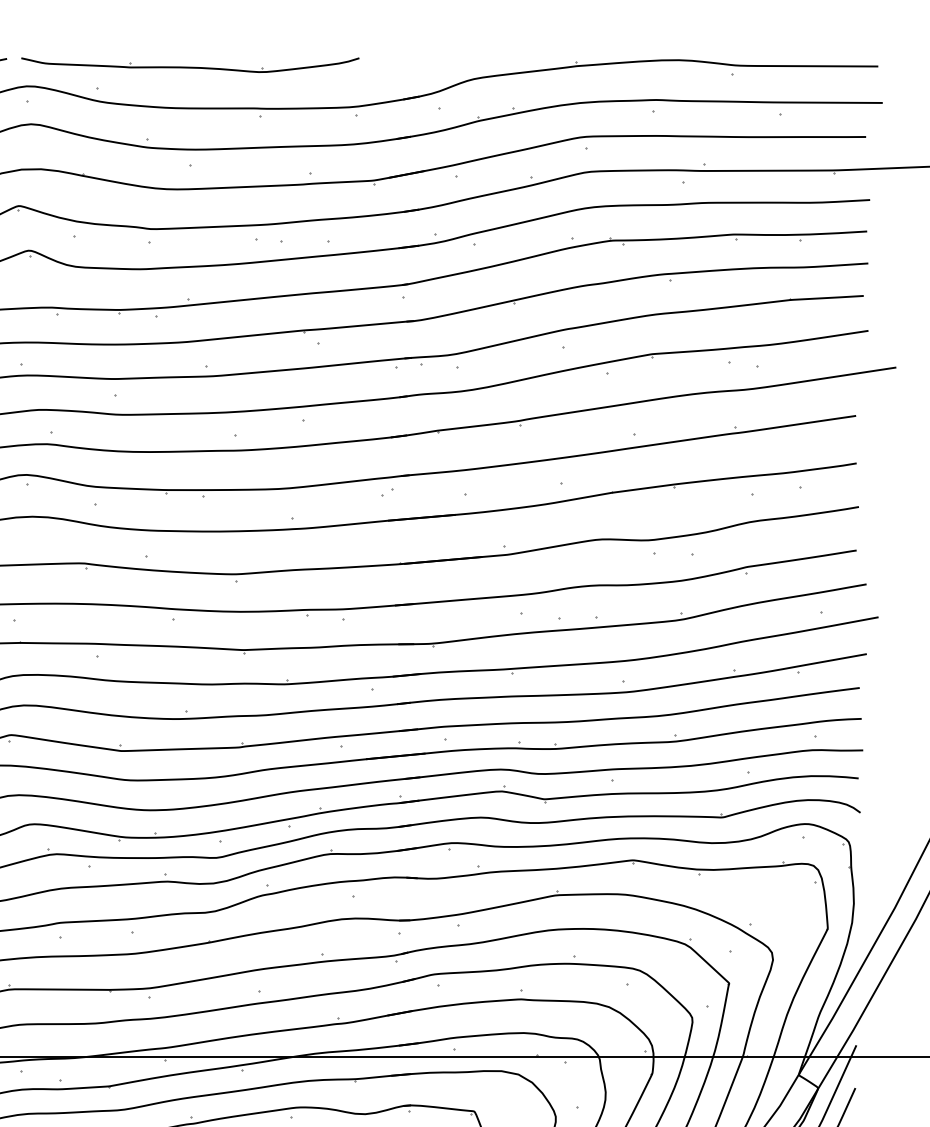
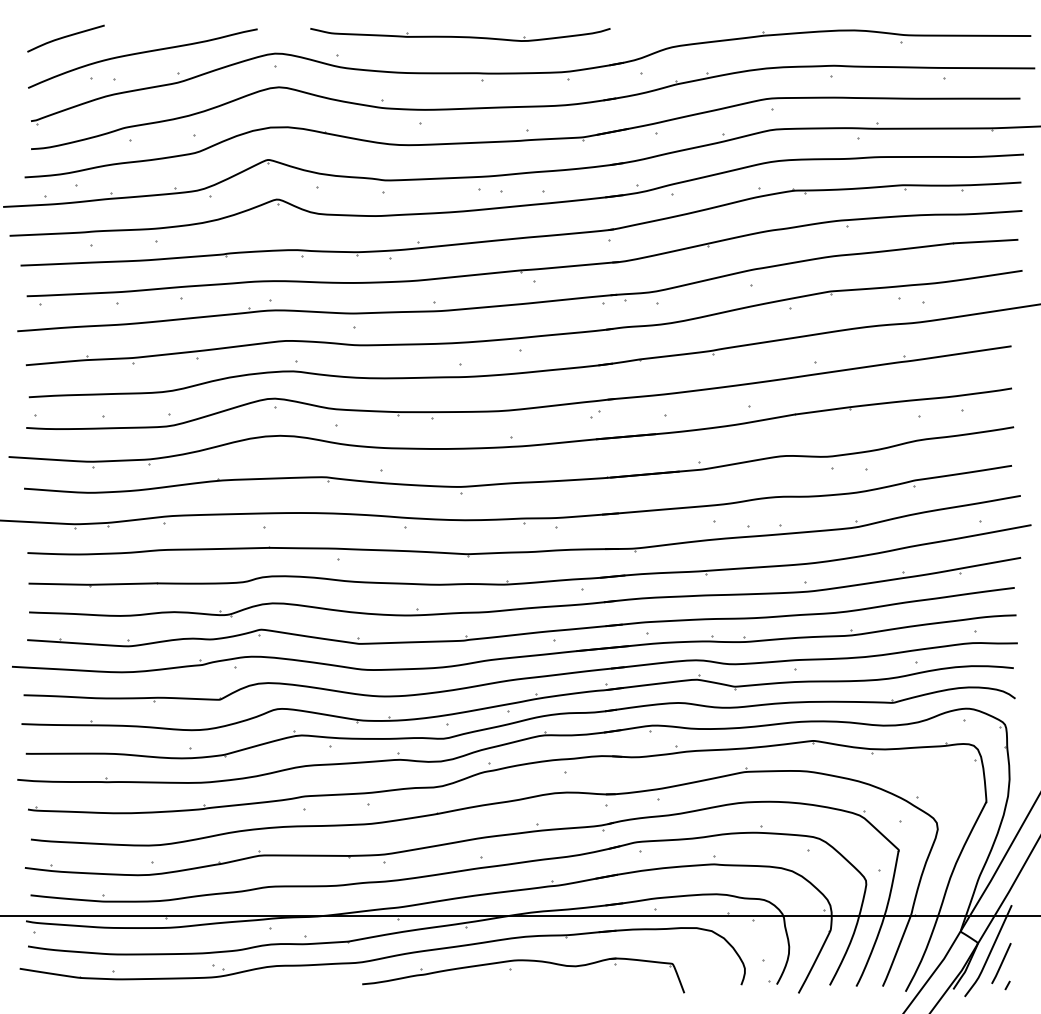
part: (190, 64) -> (460, 34), moved

